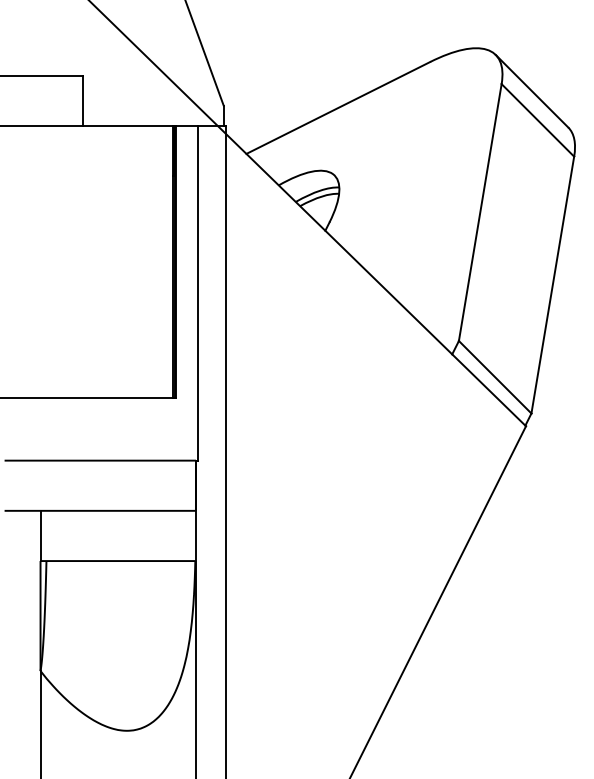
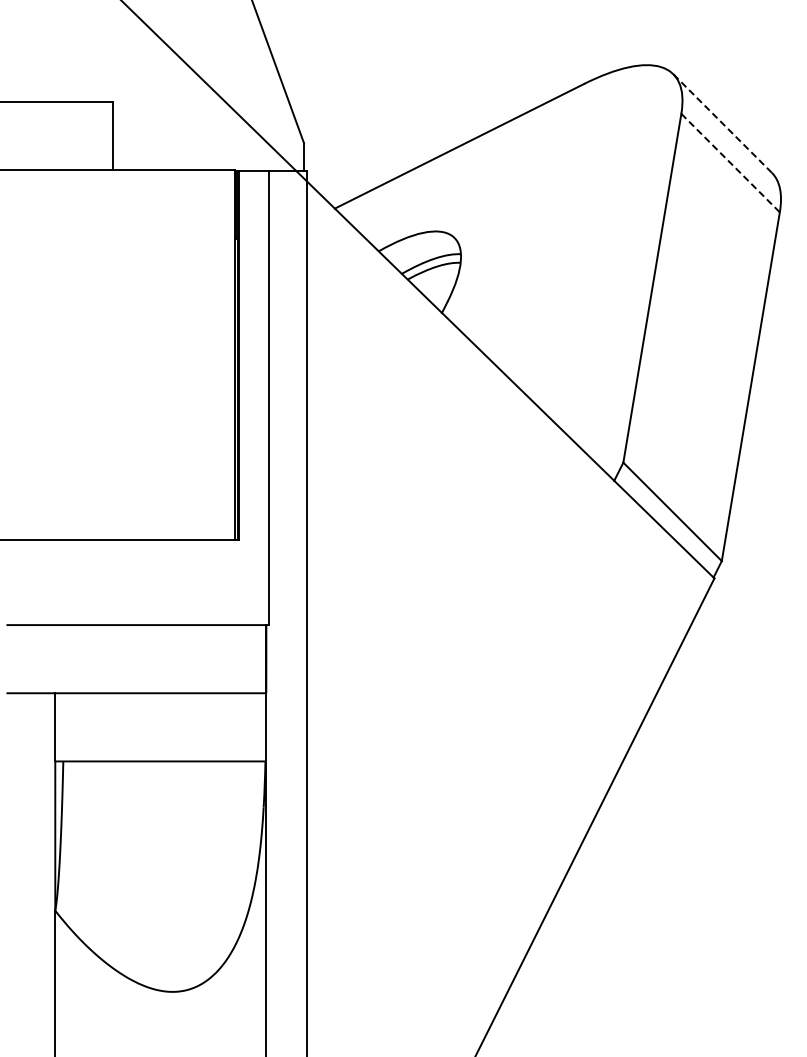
line: (531, 91) -> (722, 123), solid -> dashed
line: (537, 120) -> (730, 163), solid -> dashed

